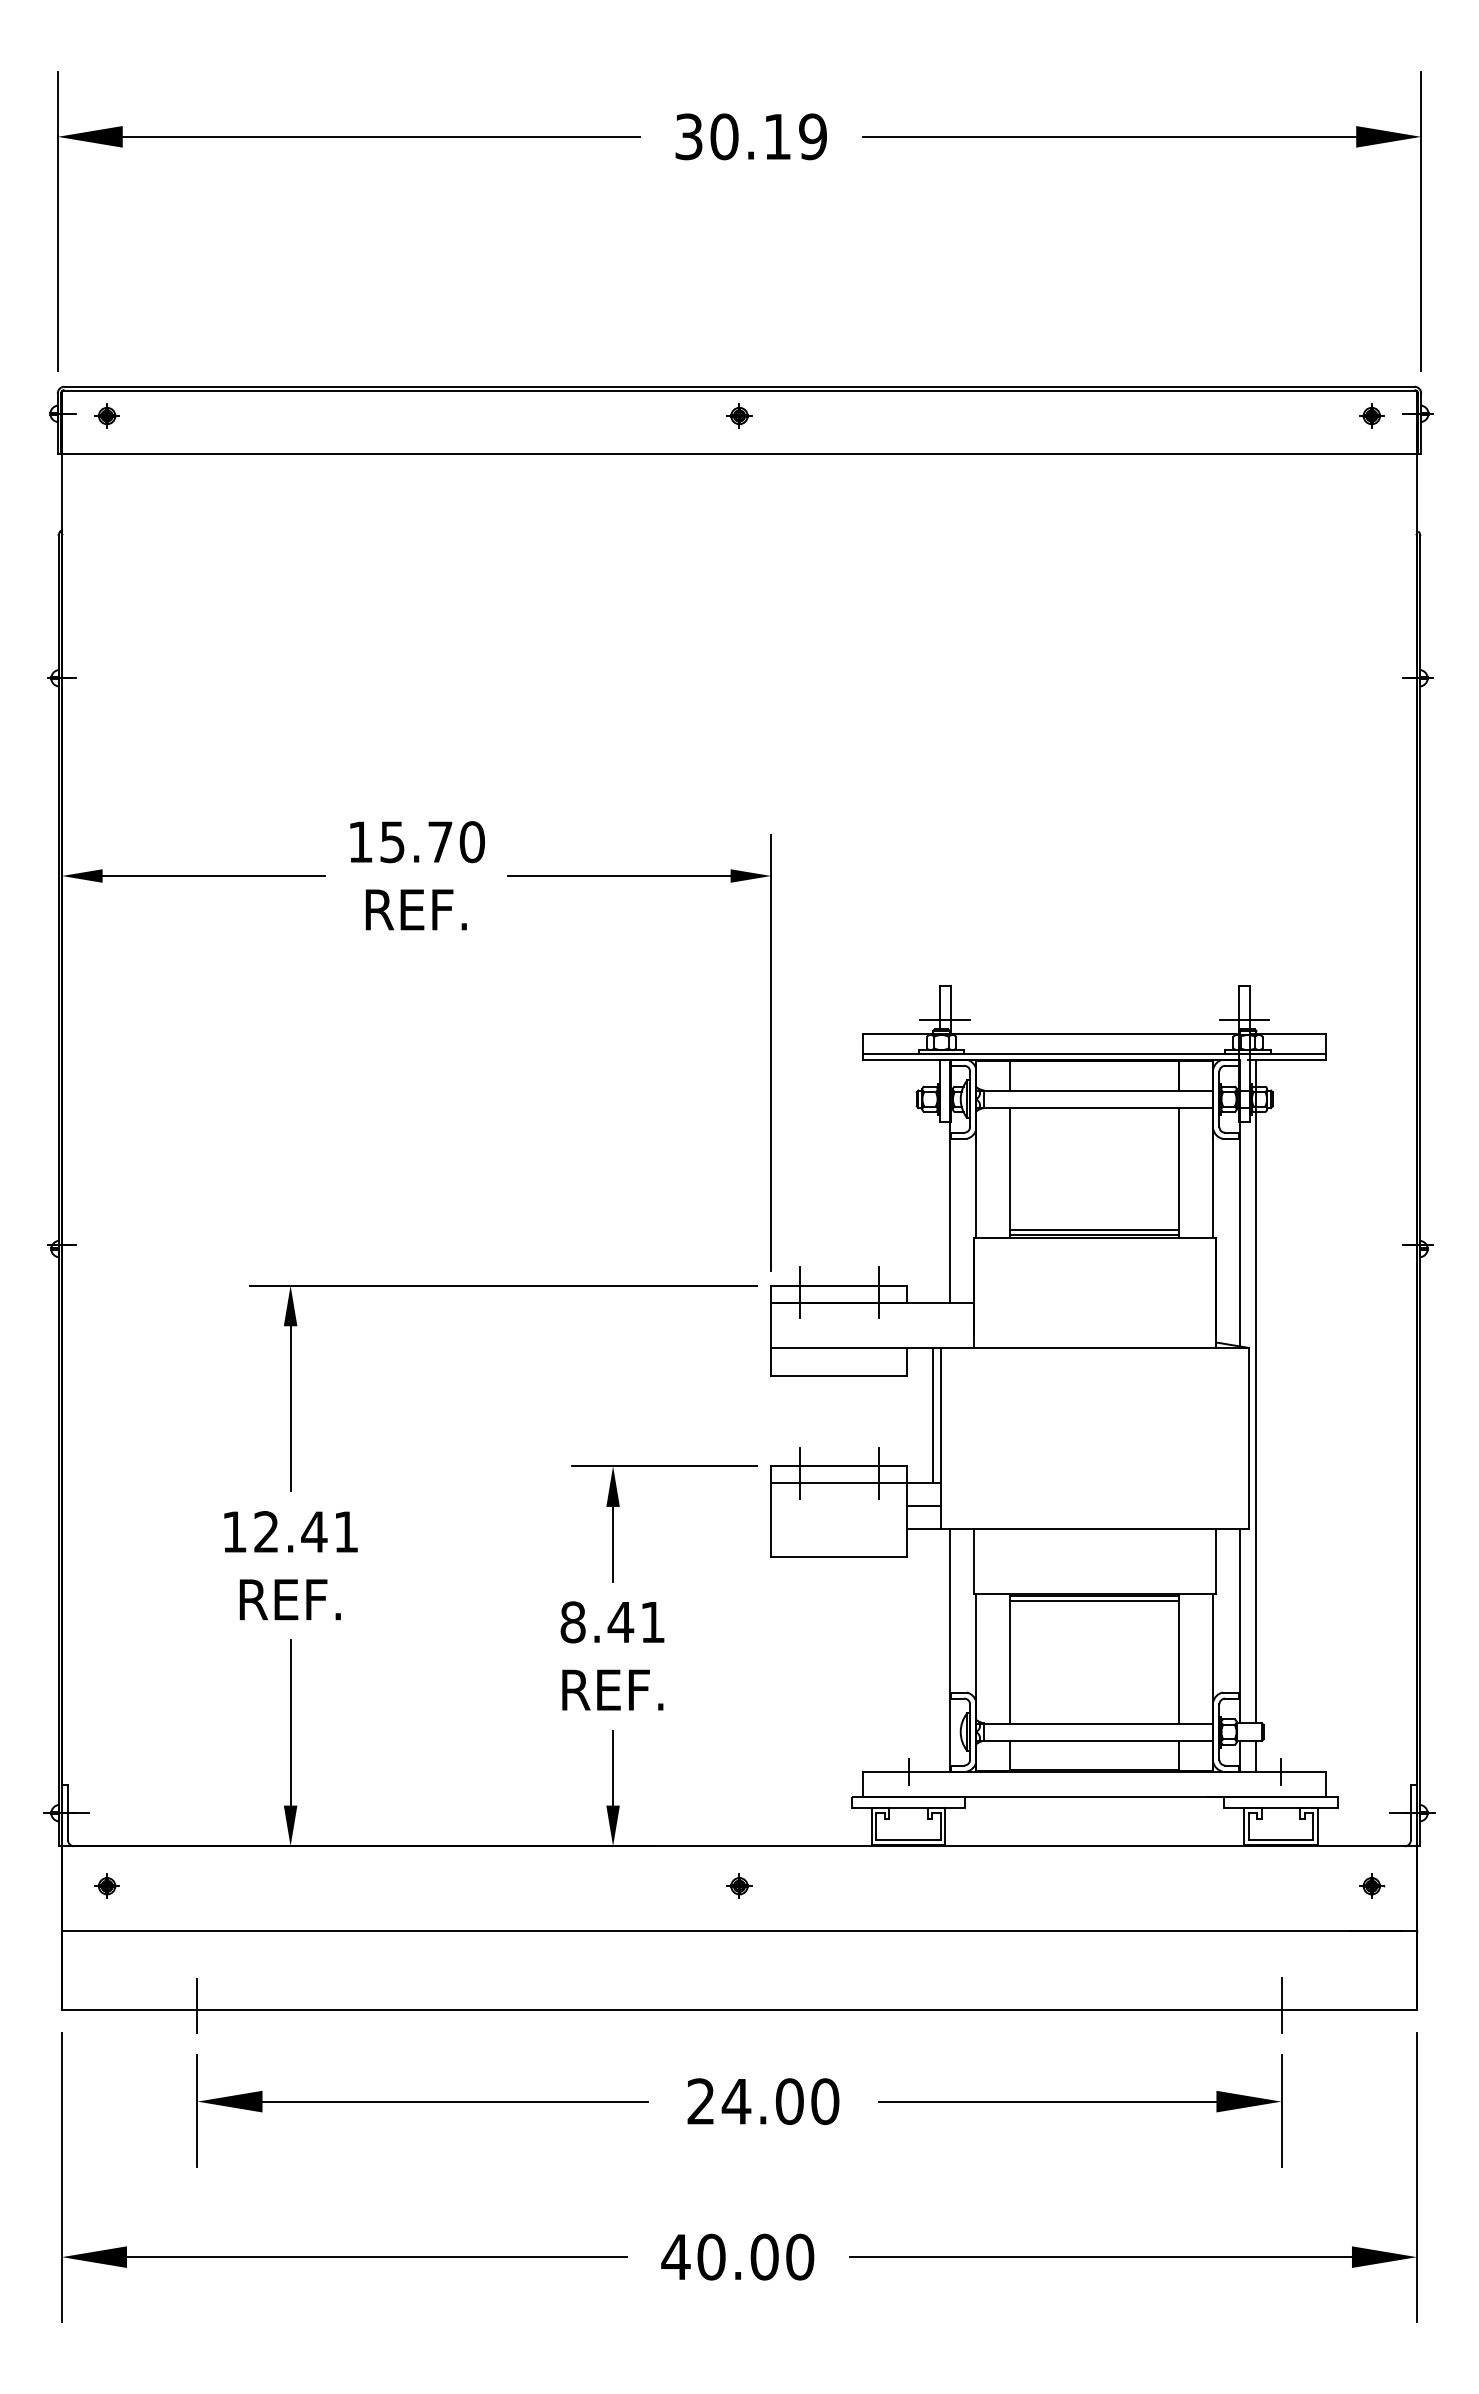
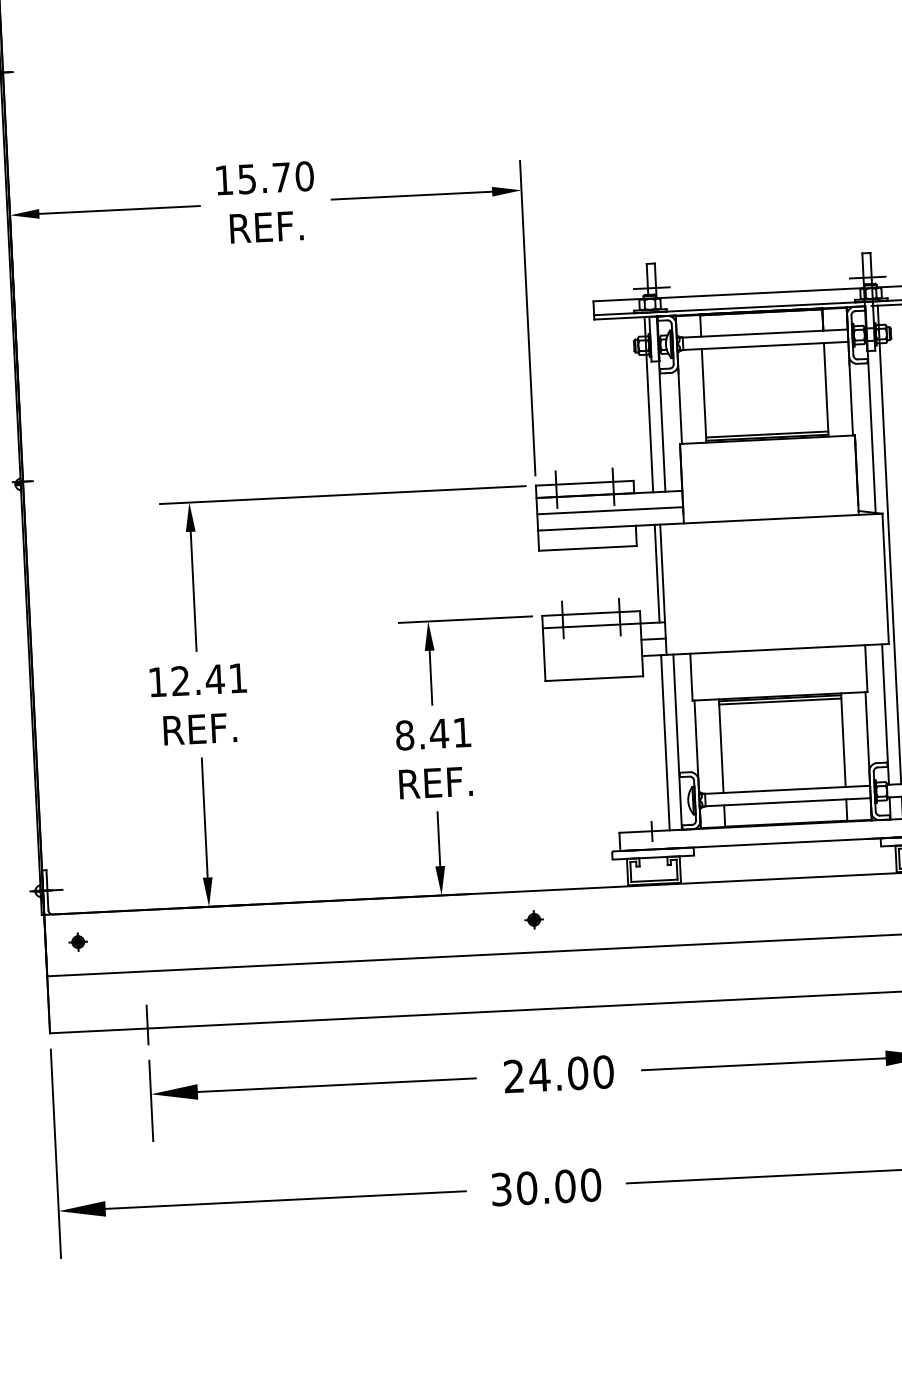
line: (933, 1180) -> (649, 404), added
line: (872, 1325) -> (610, 510), added
line: (933, 1649) -> (665, 742), added
text: (675, 2256) -> (501, 1189), 40.00 -> 30.00

